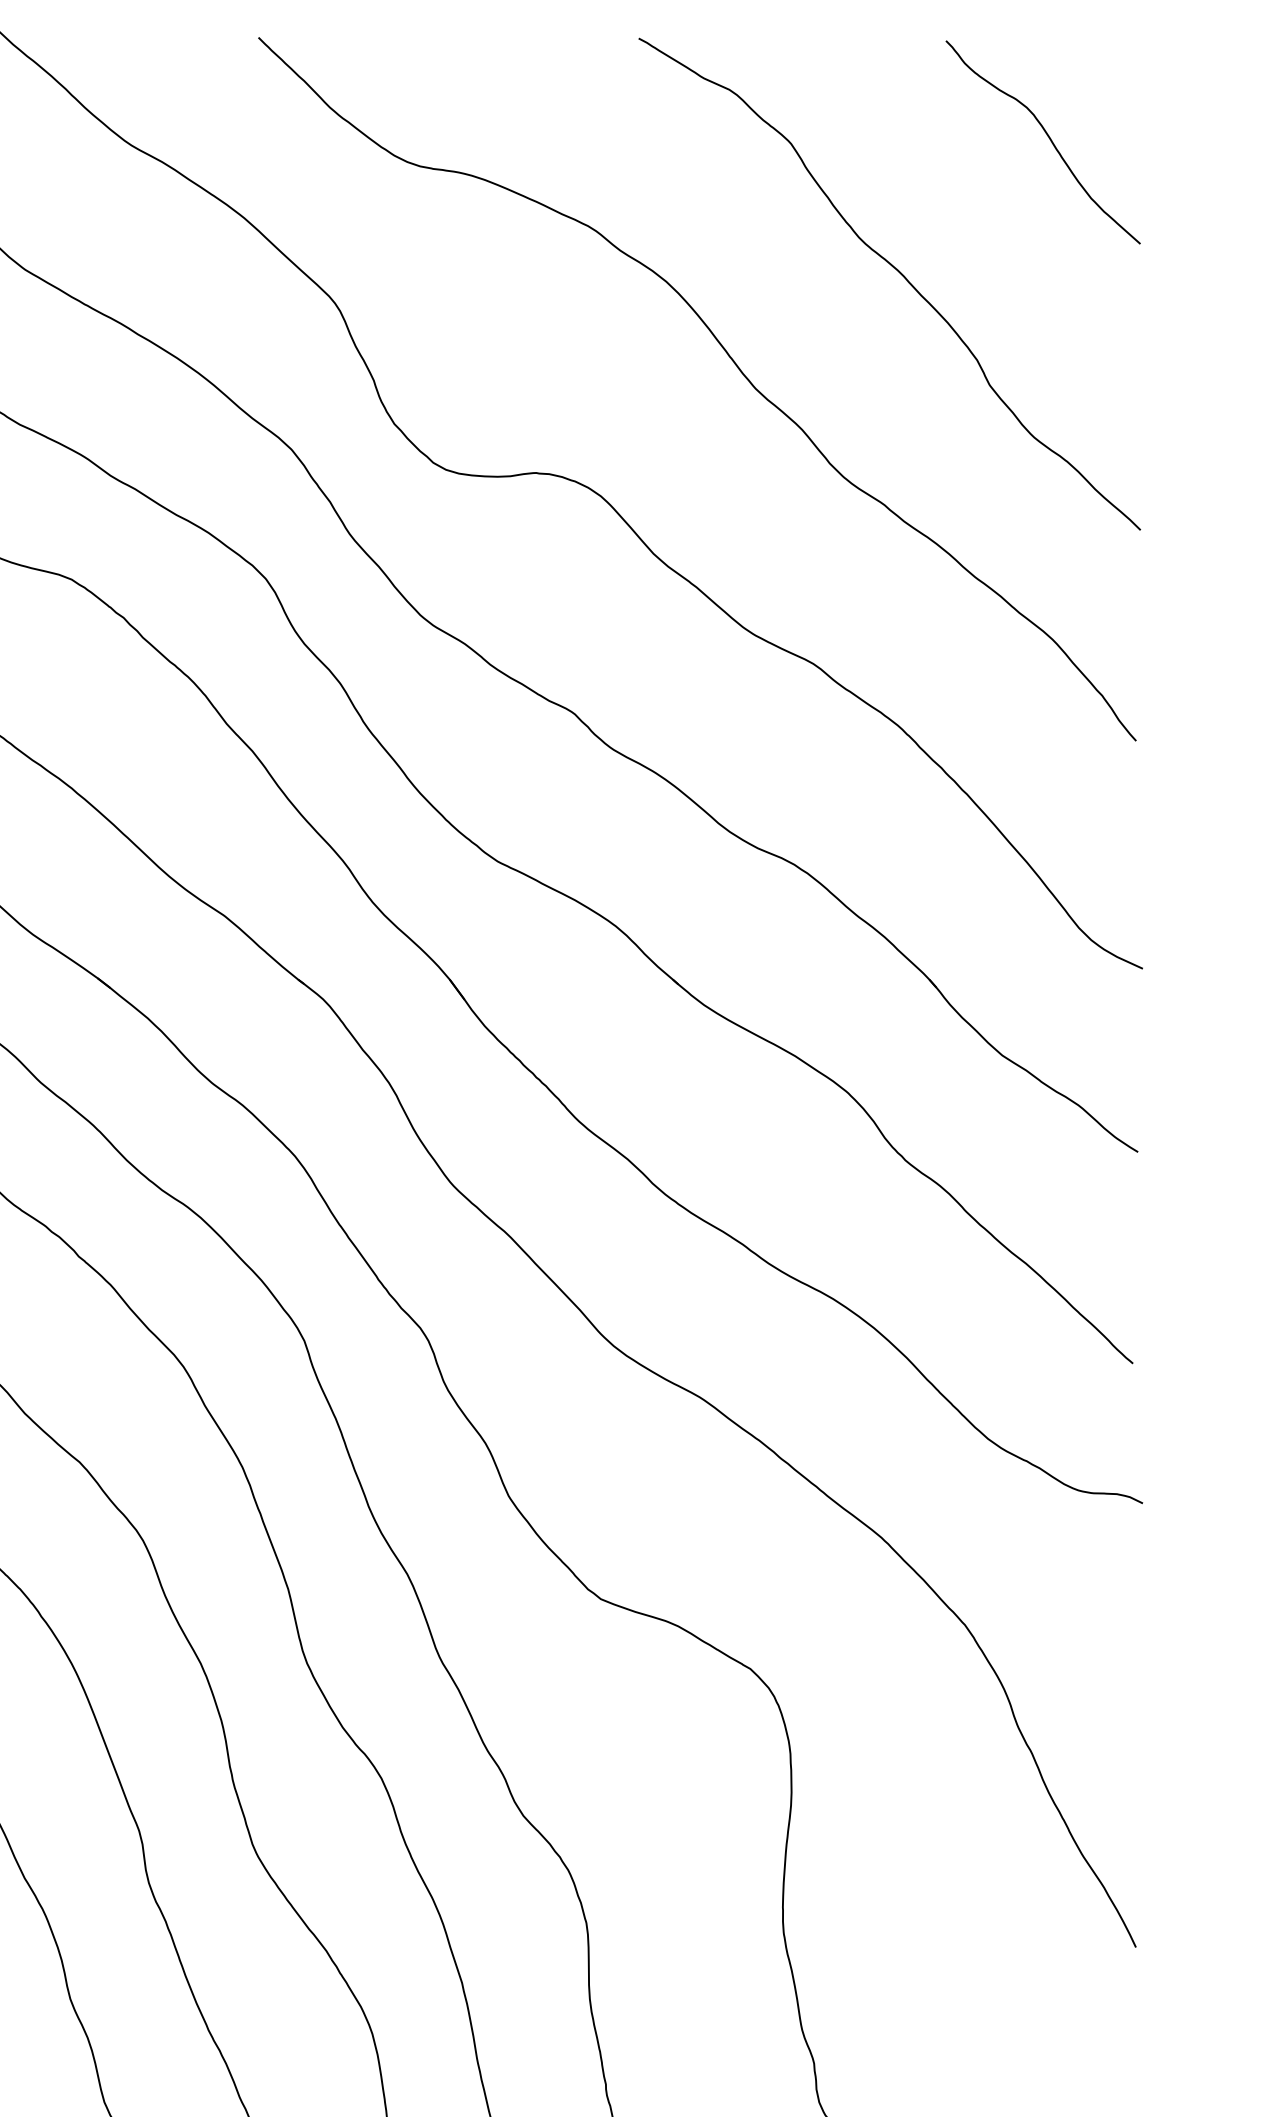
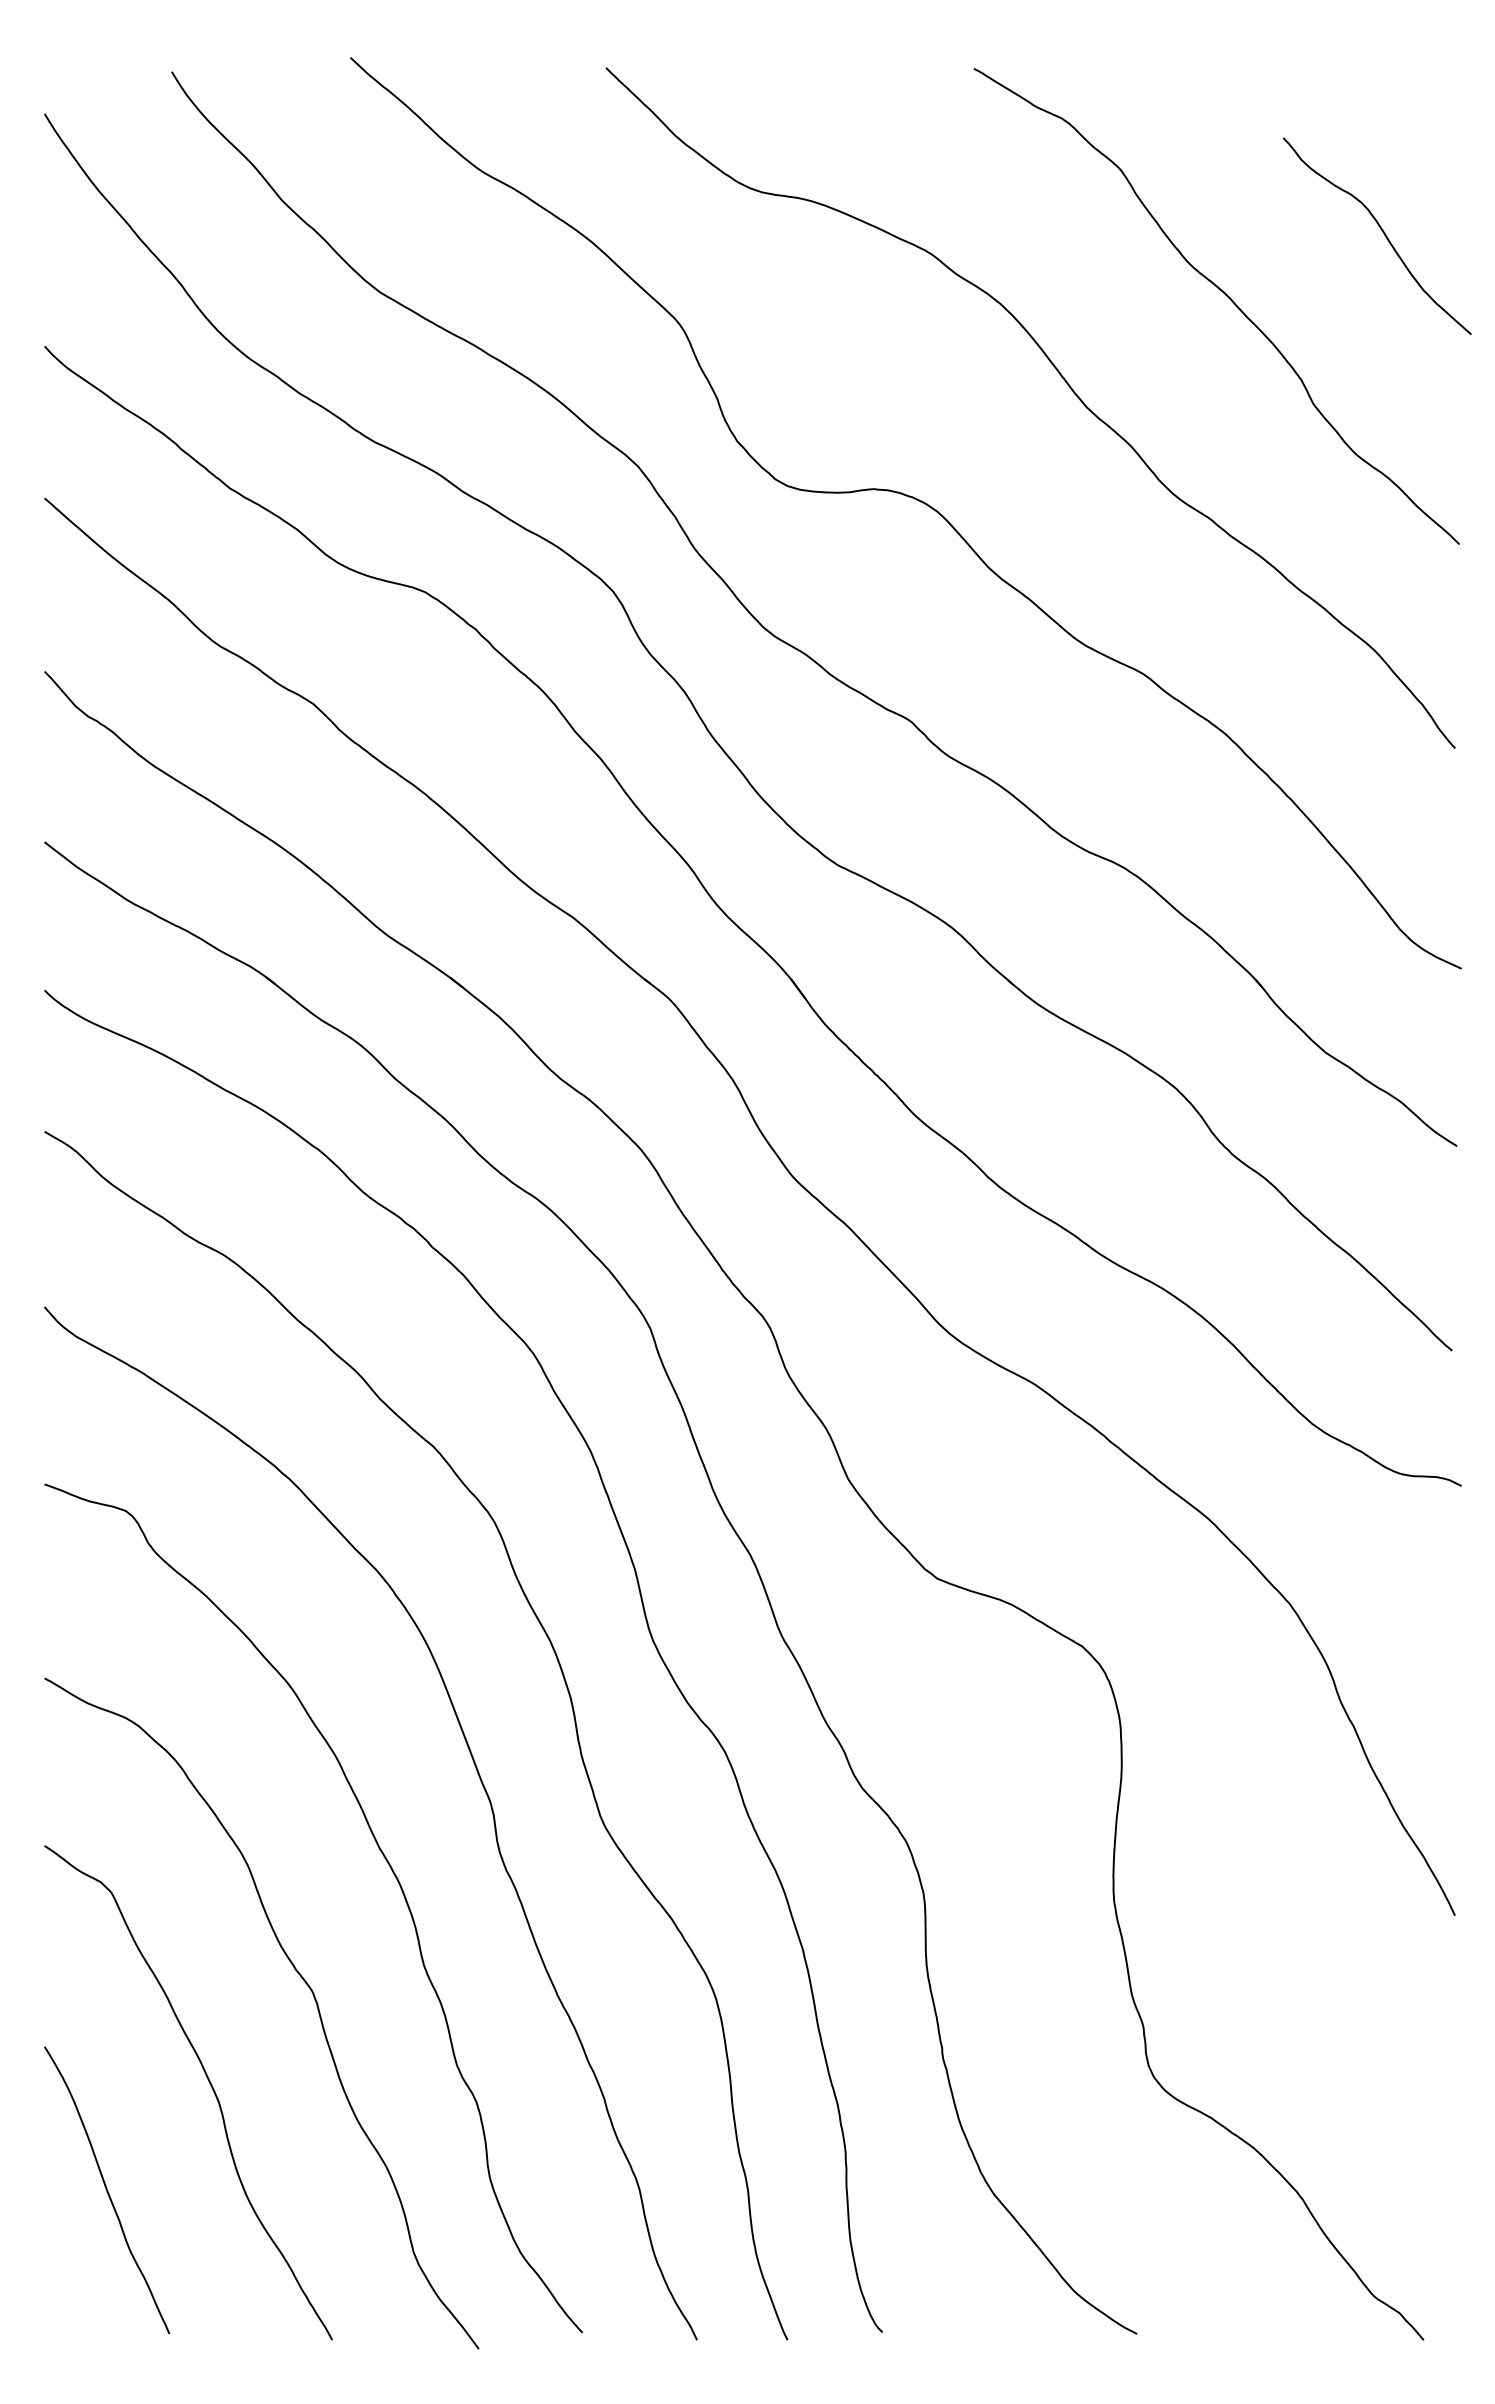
curve: (1048, 138) -> (1382, 232), moved

